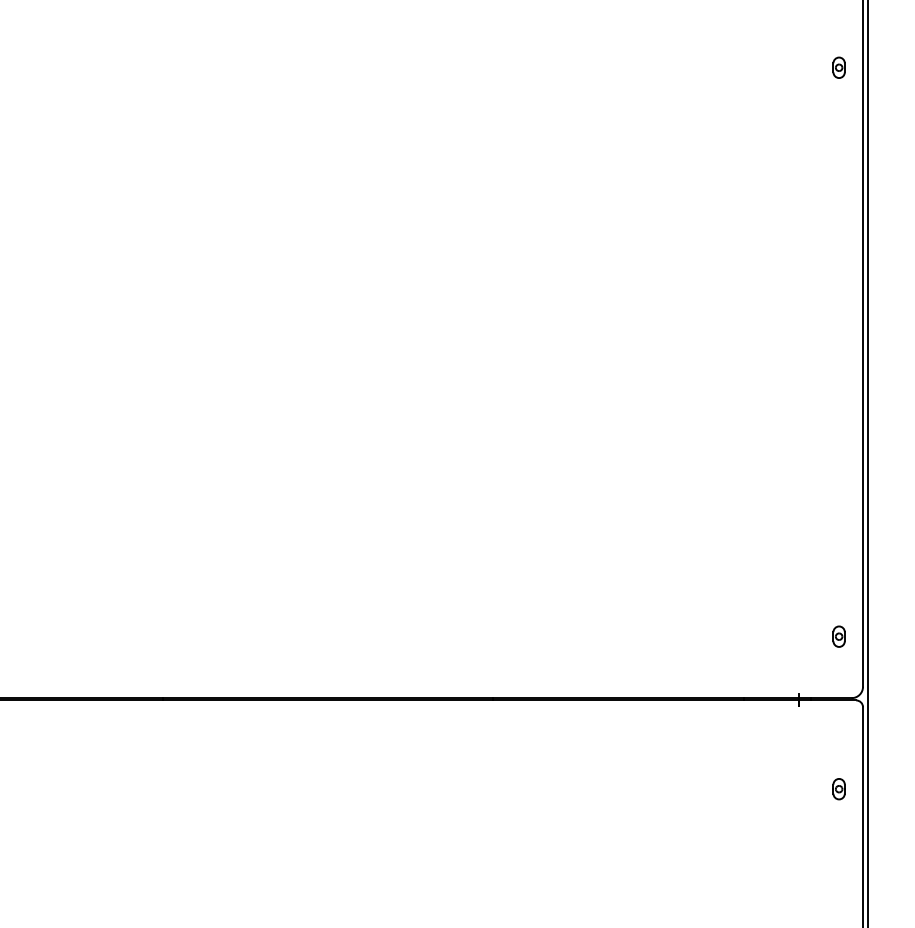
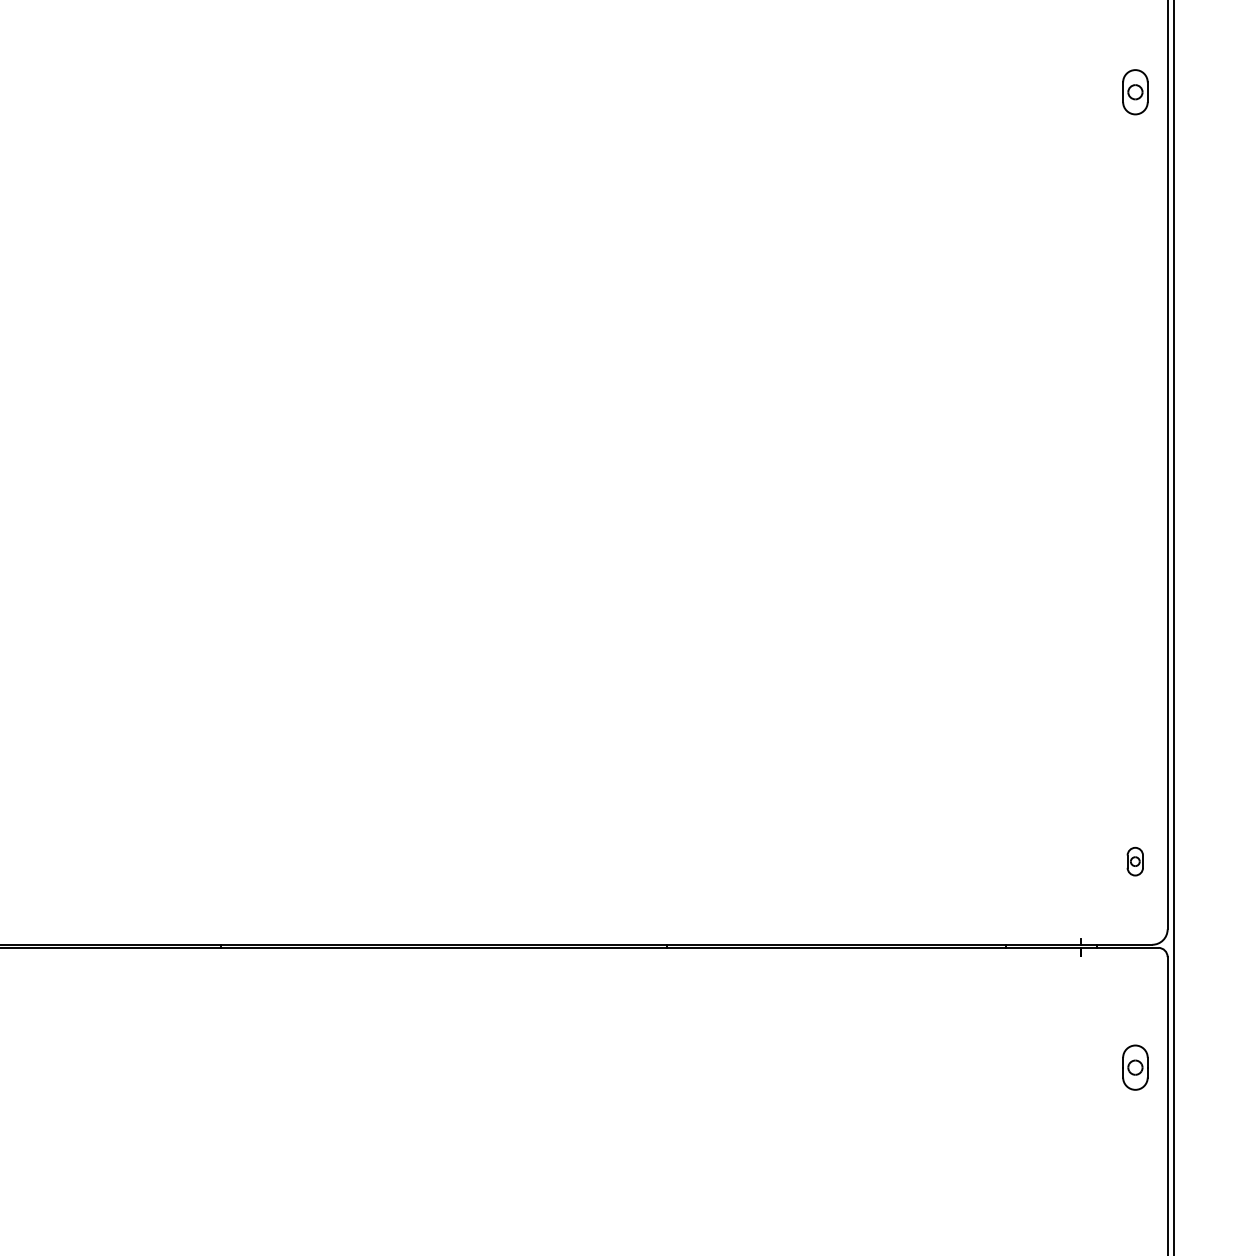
part: (838, 67) -> (1134, 91), size x1.6
part: (838, 789) -> (1134, 1068), size x1.6

